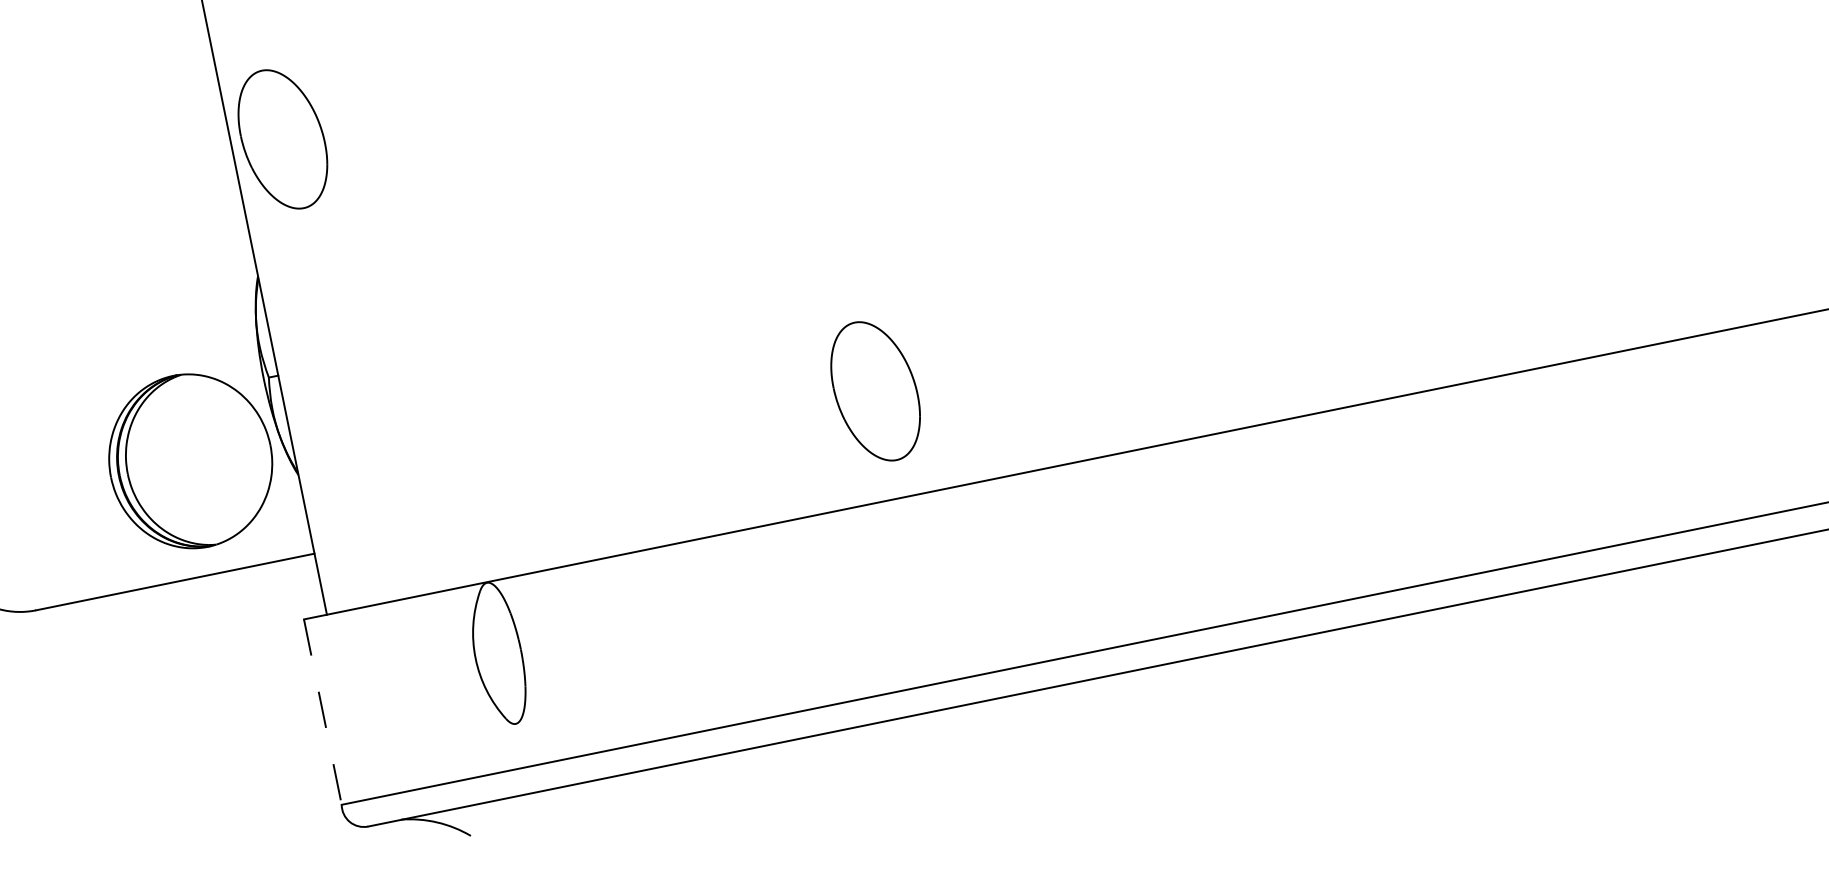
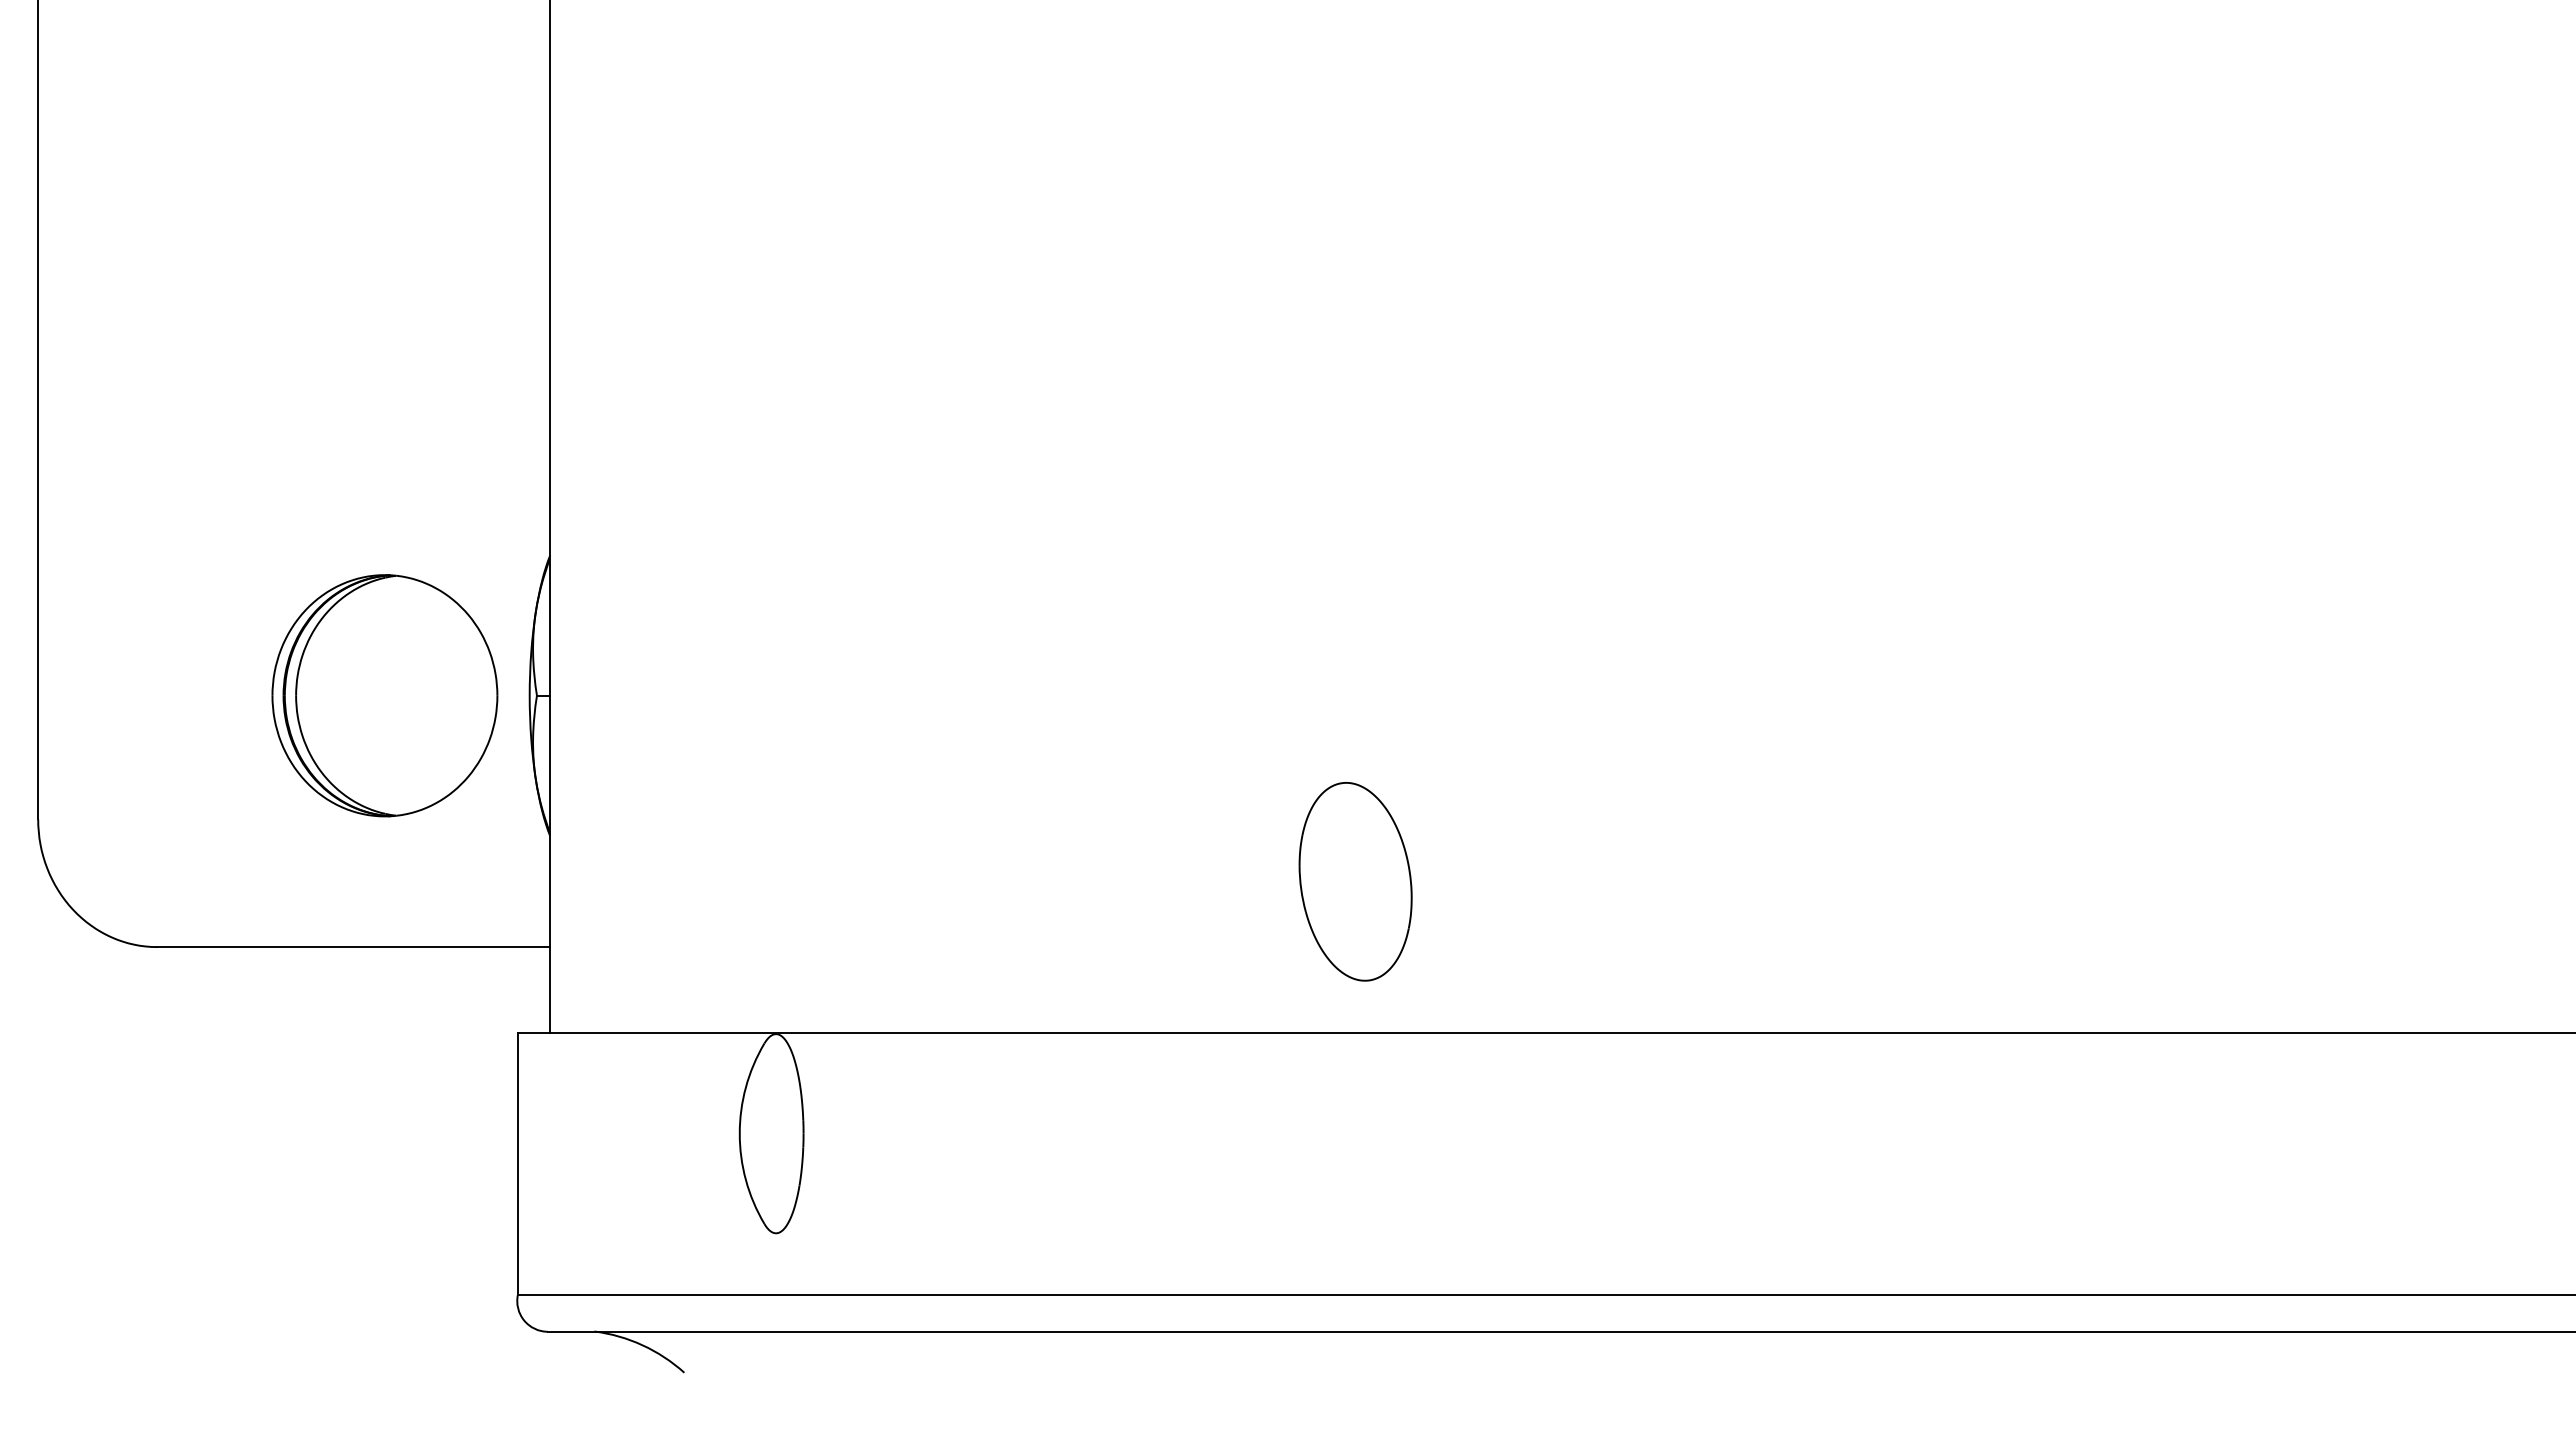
part: (282, 139) -> (621, 376), removed
part: (190, 461) -> (384, 695), moved
line: (322, 712) -> (517, 1164), dashed -> solid

